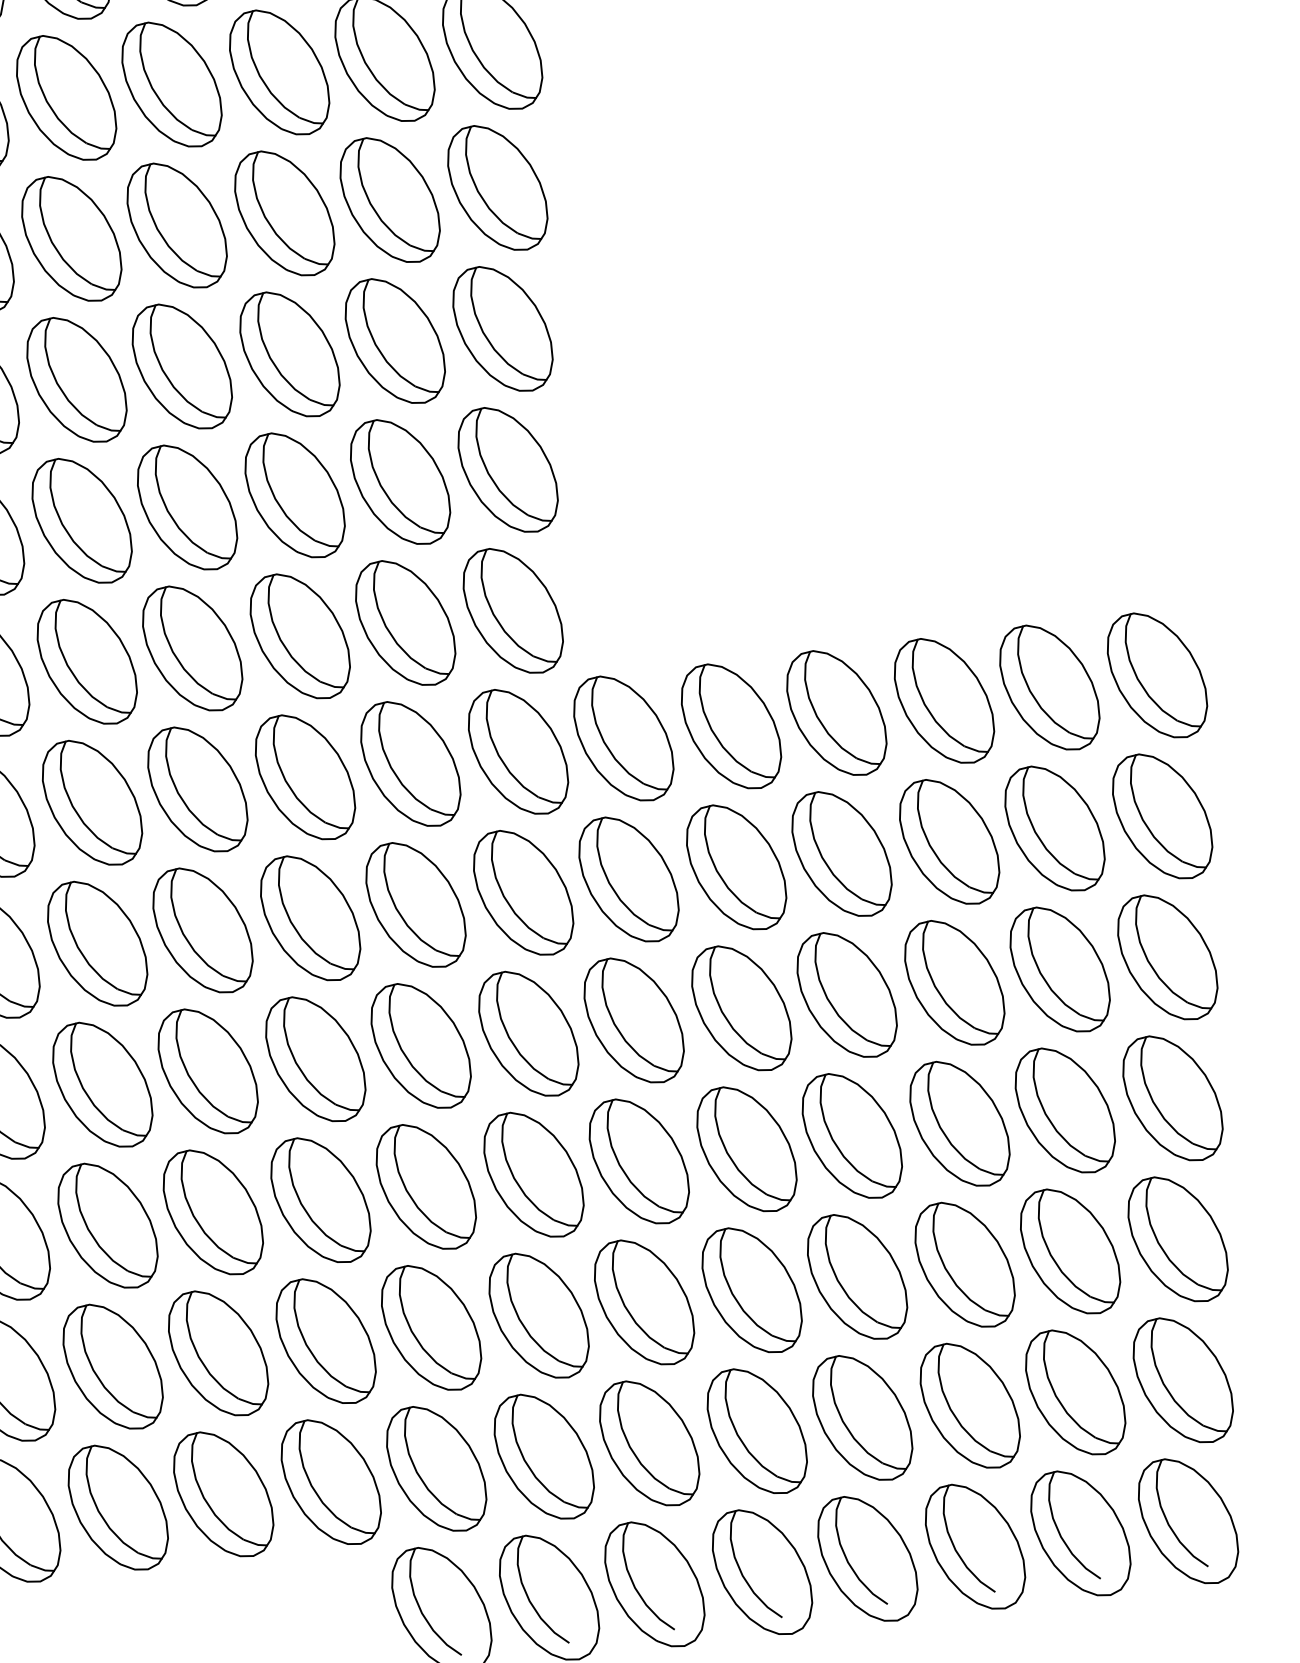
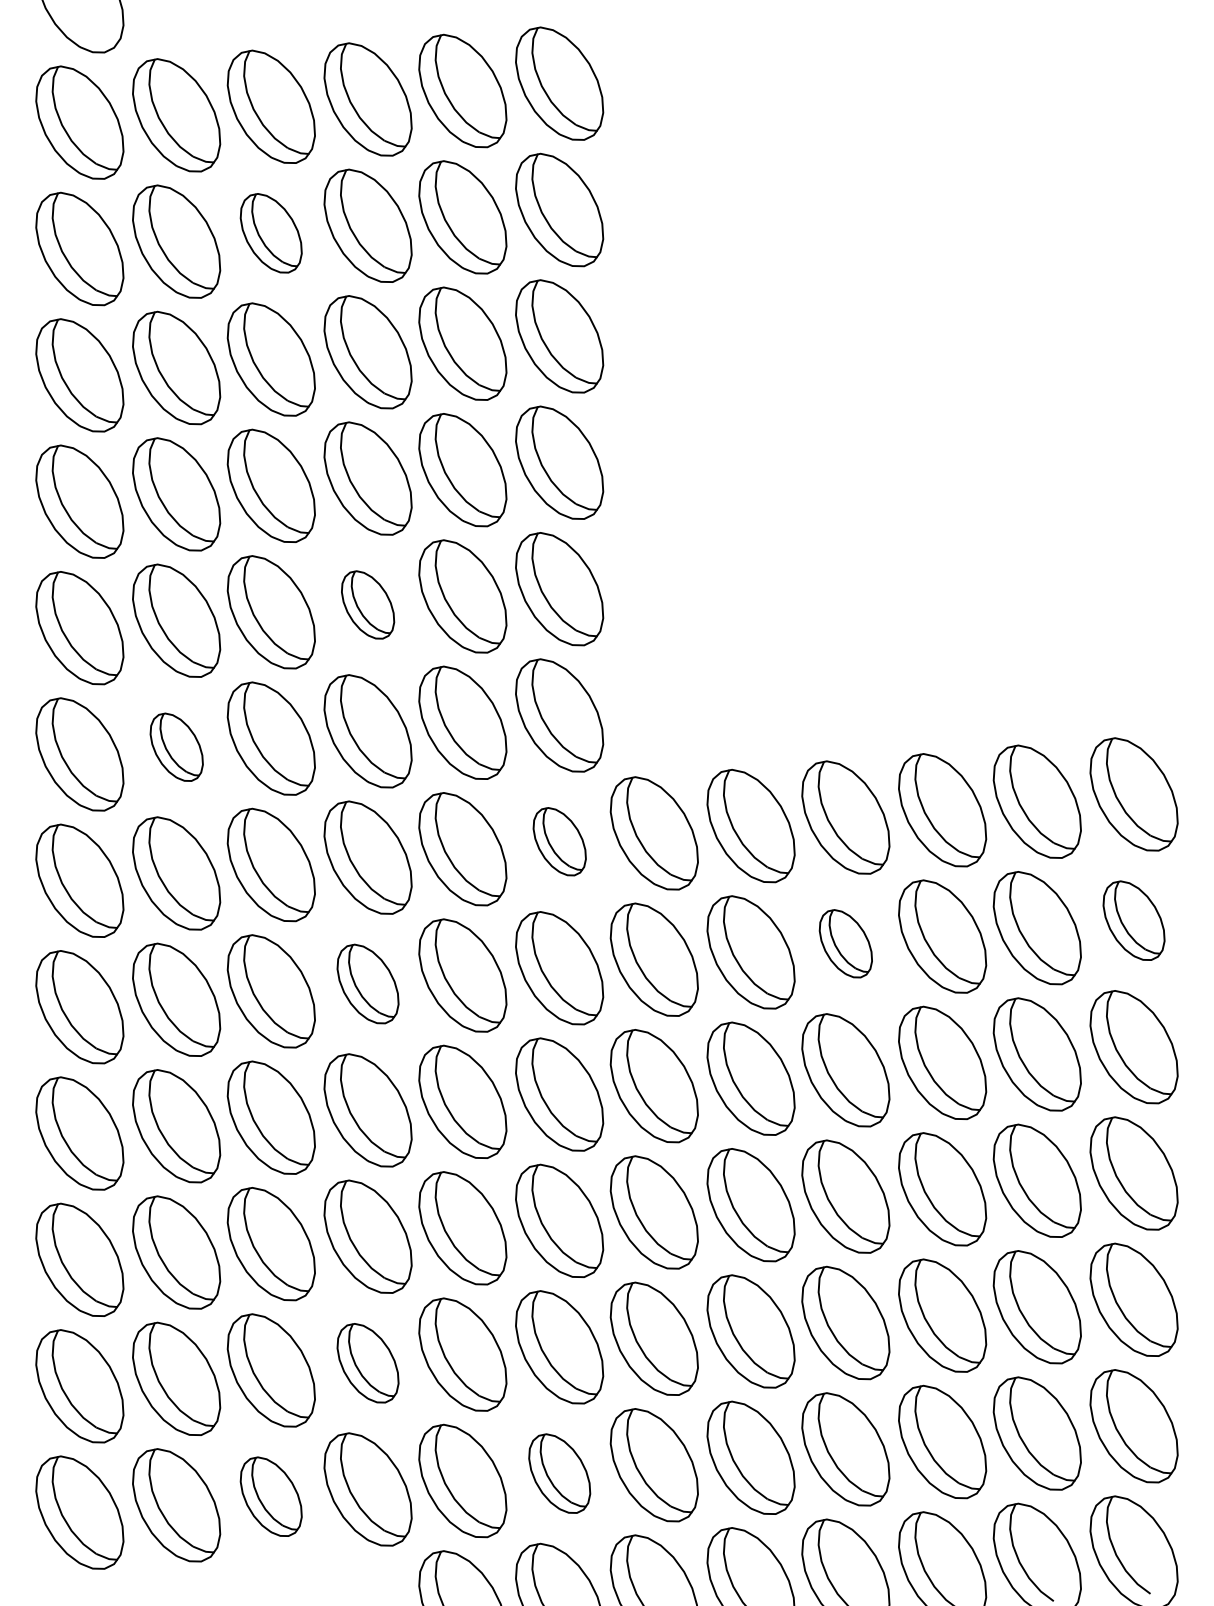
part: (170, 84) -> (270, 233), size x0.7
part: (294, 494) -> (367, 604), size x0.6
part: (87, 662) -> (176, 747), size x0.6
part: (518, 751) -> (559, 841), size x0.6
part: (1161, 816) -> (1133, 920), size x0.7
part: (841, 853) -> (845, 943), size x0.6
part: (309, 917) -> (367, 983), size x0.7
part: (325, 1341) -> (367, 1363), size x0.7
part: (544, 1456) -> (559, 1473), size x0.7
part: (222, 1494) -> (270, 1496), size x0.7

